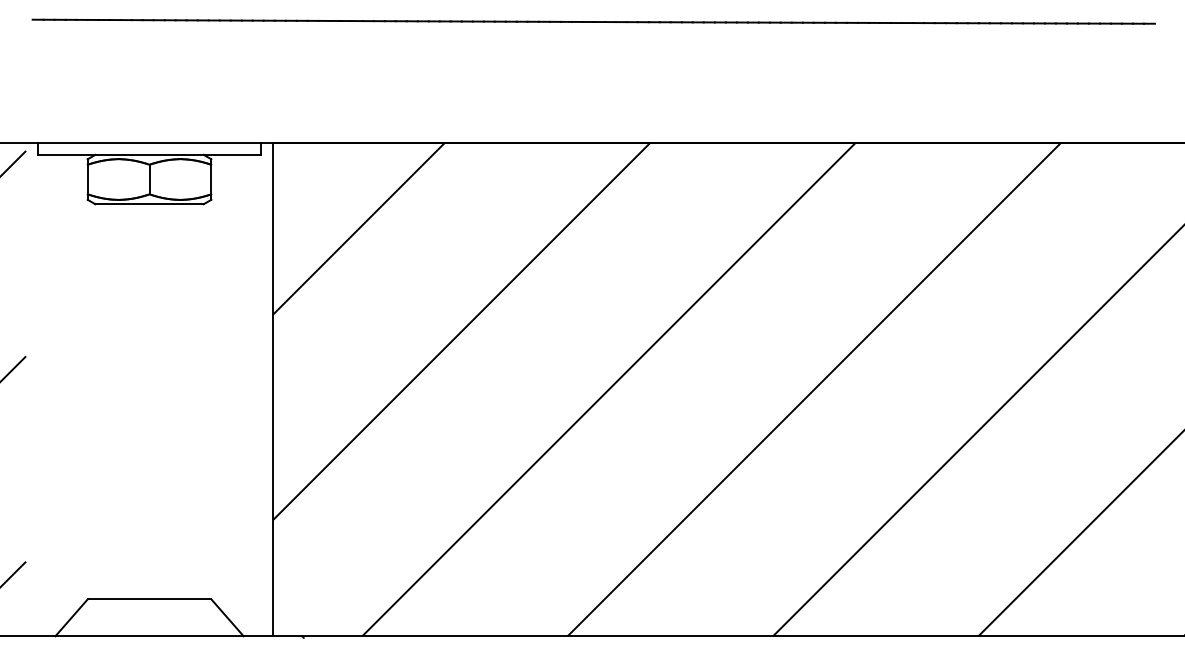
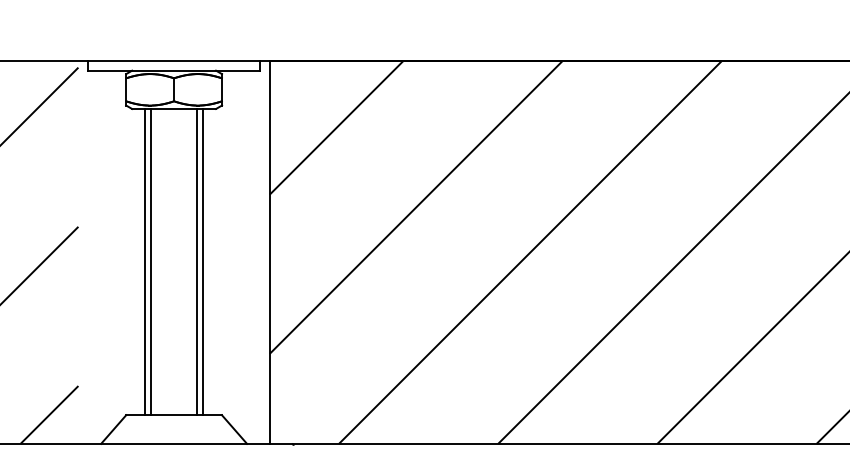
line: (112, 401) -> (145, 261), added
line: (119, 401) -> (150, 261), added
line: (179, 401) -> (197, 261), added
line: (186, 401) -> (202, 261), added

